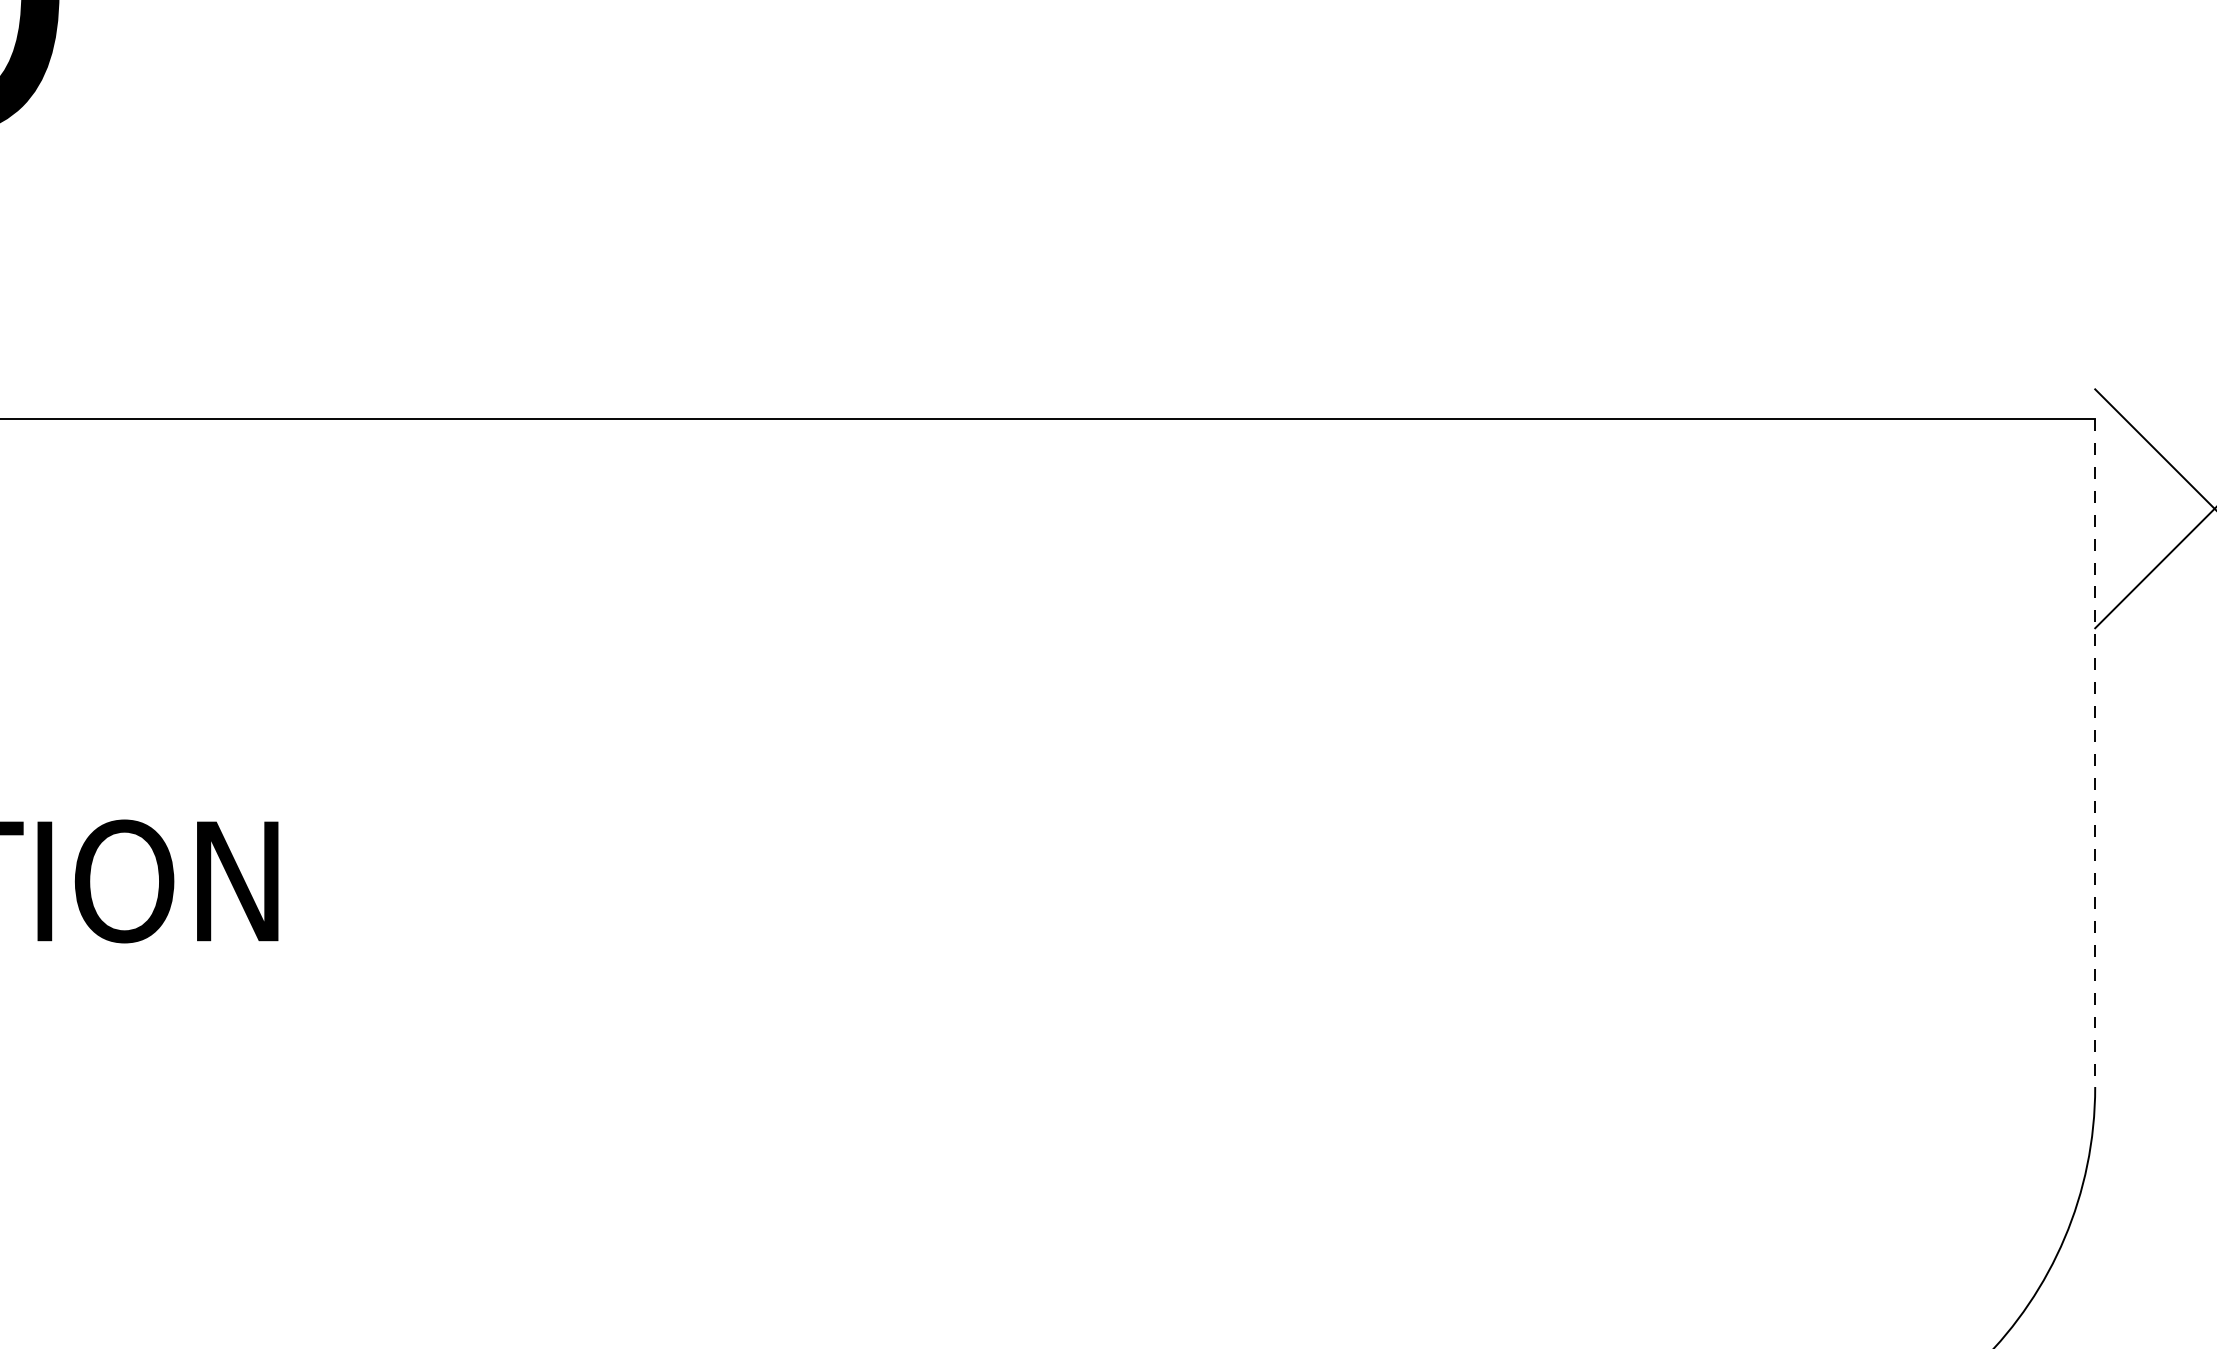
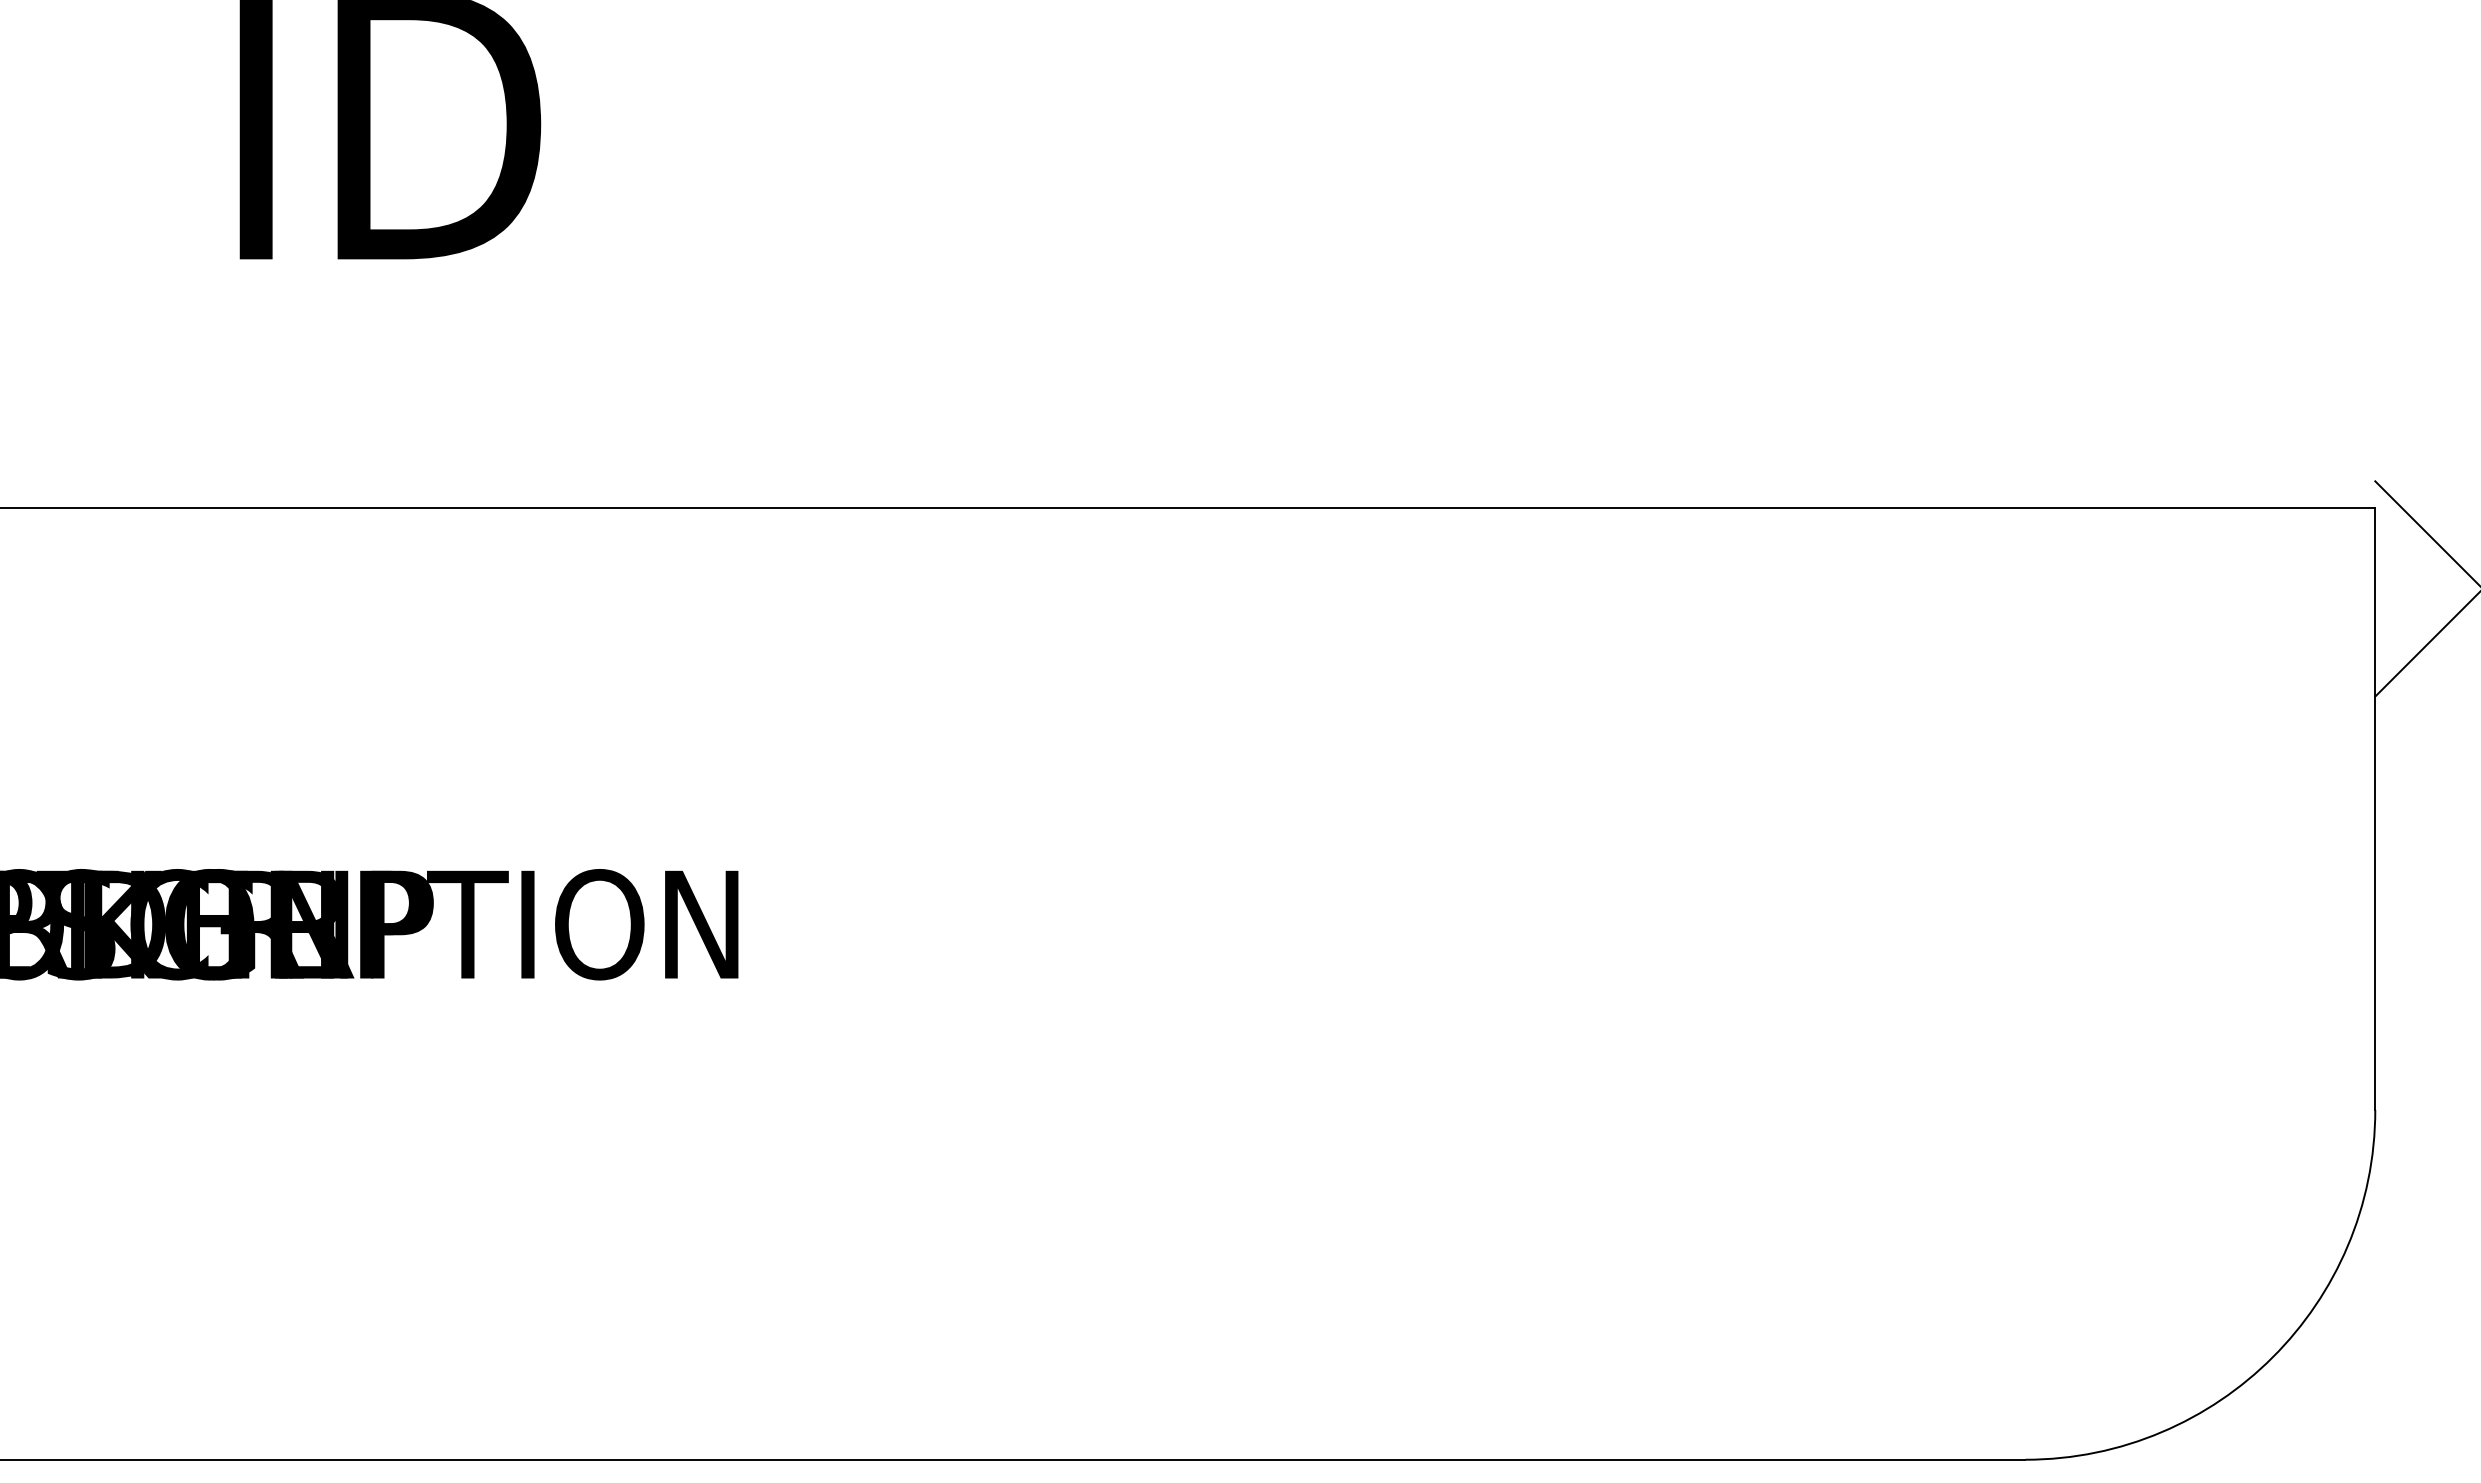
line: (2095, 753) -> (2375, 809), dashed -> solid

